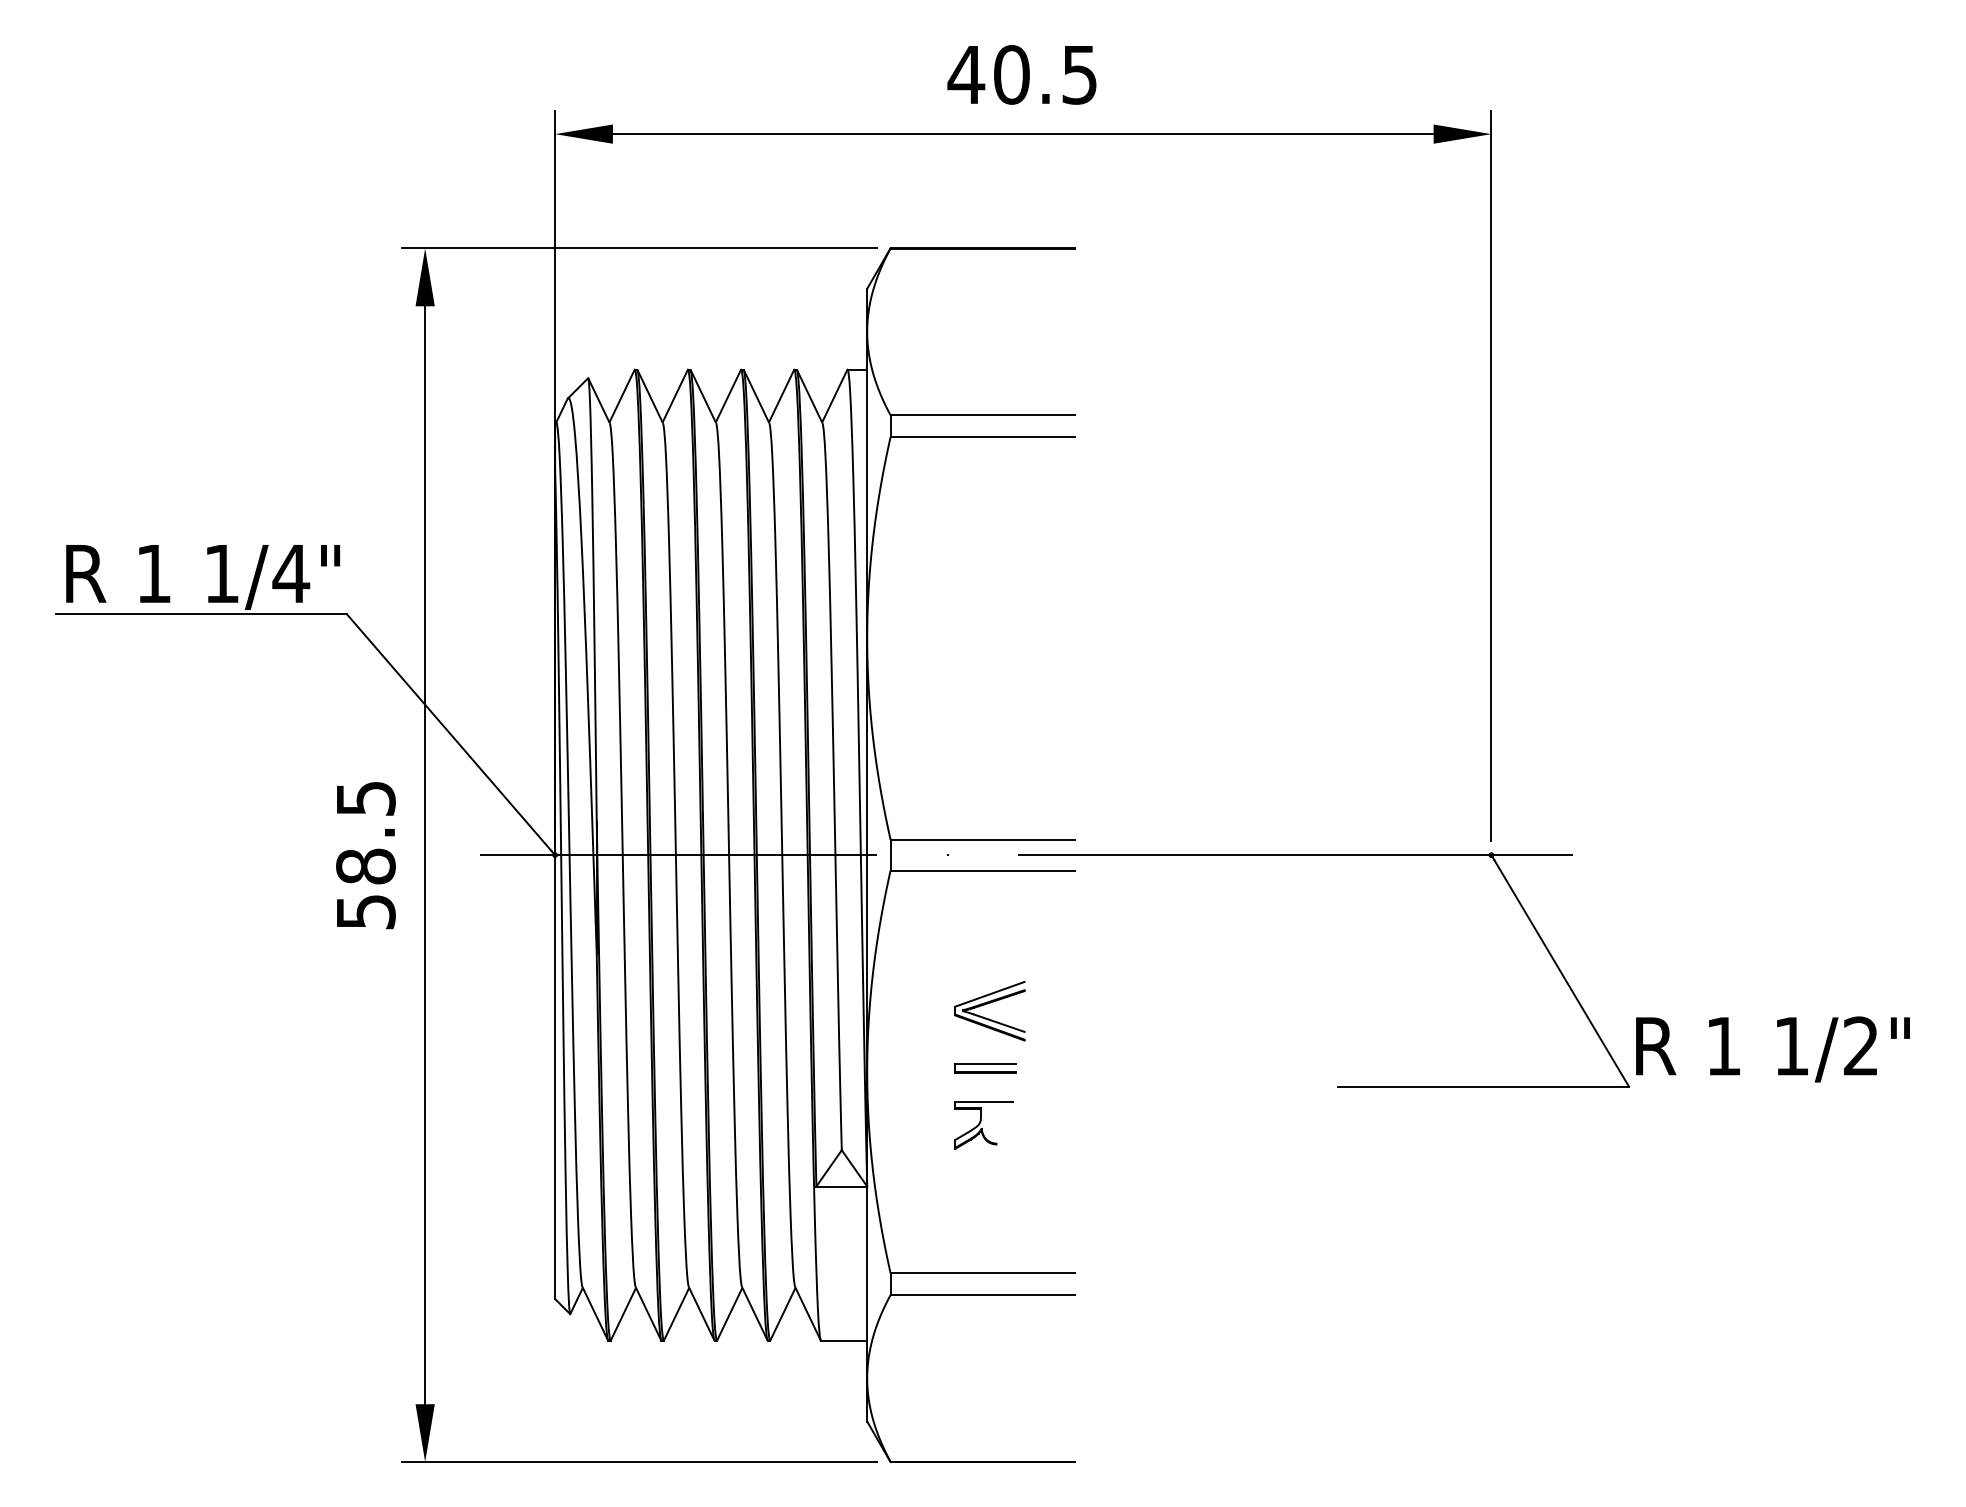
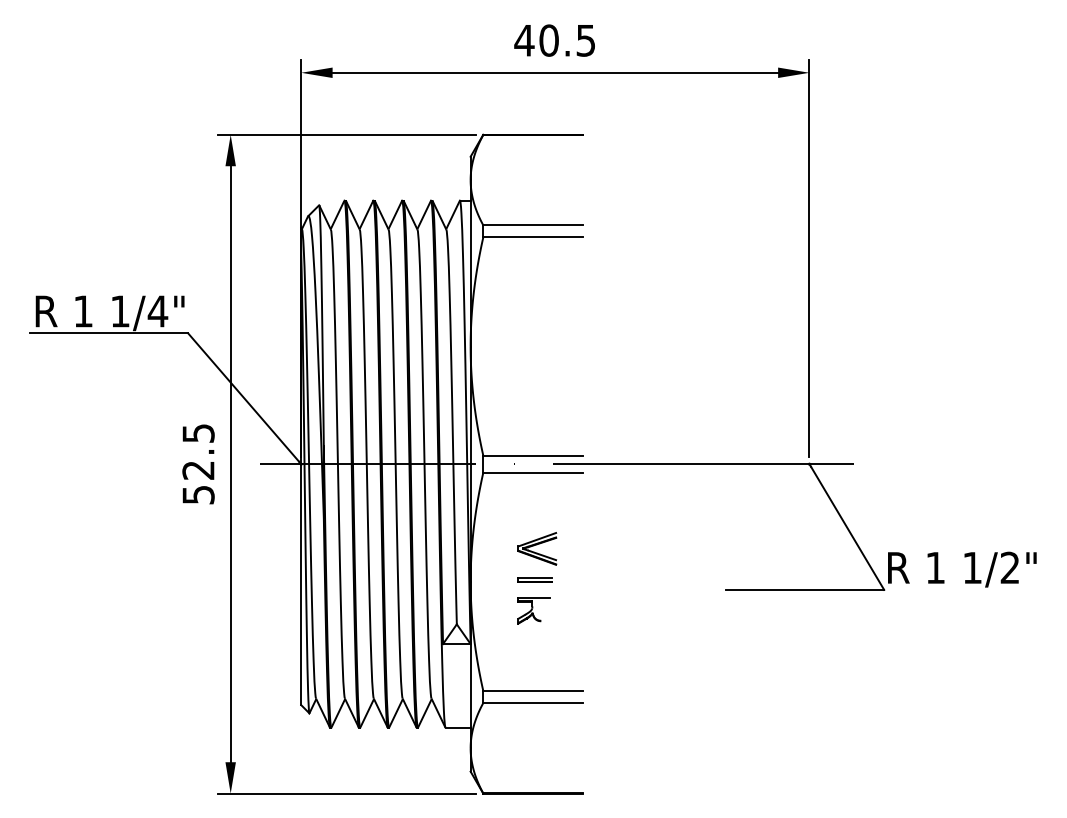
text: (365, 864) -> (198, 469), 58.5 -> 52.5

